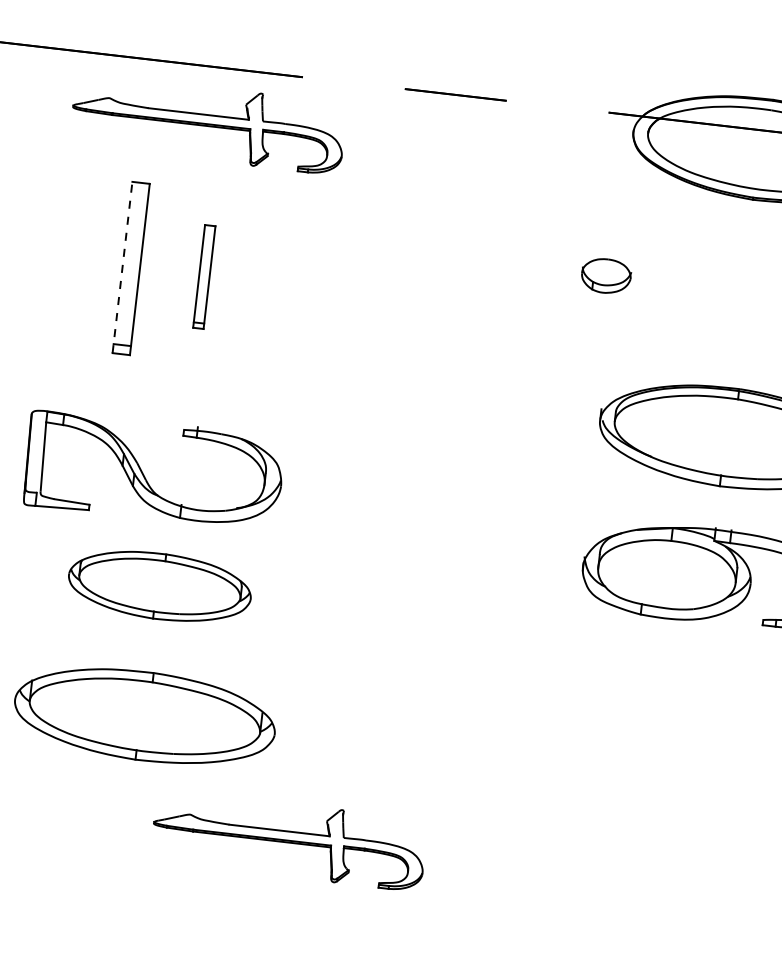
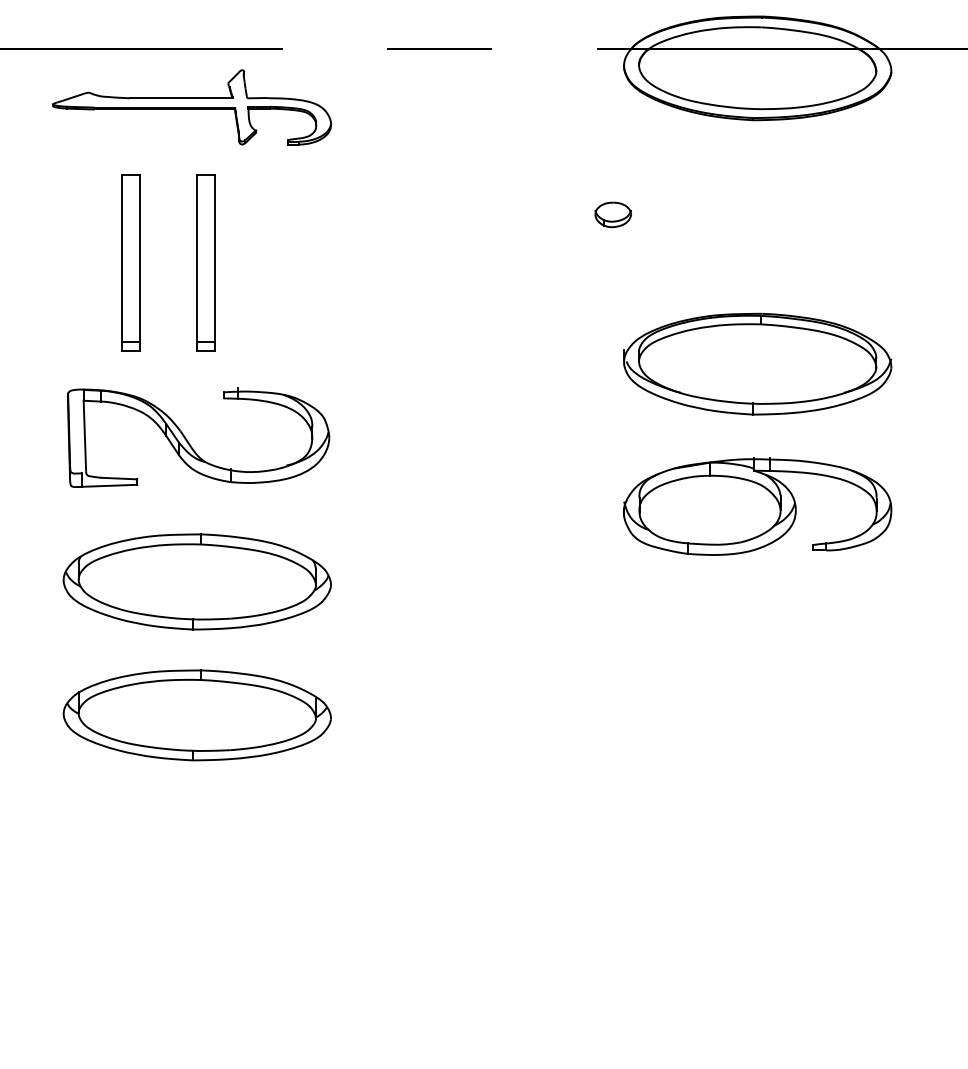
line: (122, 267) -> (121, 262), dashed -> solid
part: (605, 275) -> (612, 214), size x0.71
part: (203, 276) -> (205, 262), size x1.67
part: (144, 474) -> (189, 442), moved
part: (159, 585) -> (196, 581), size x1.43
part: (288, 840) -> (357, 824), removed

